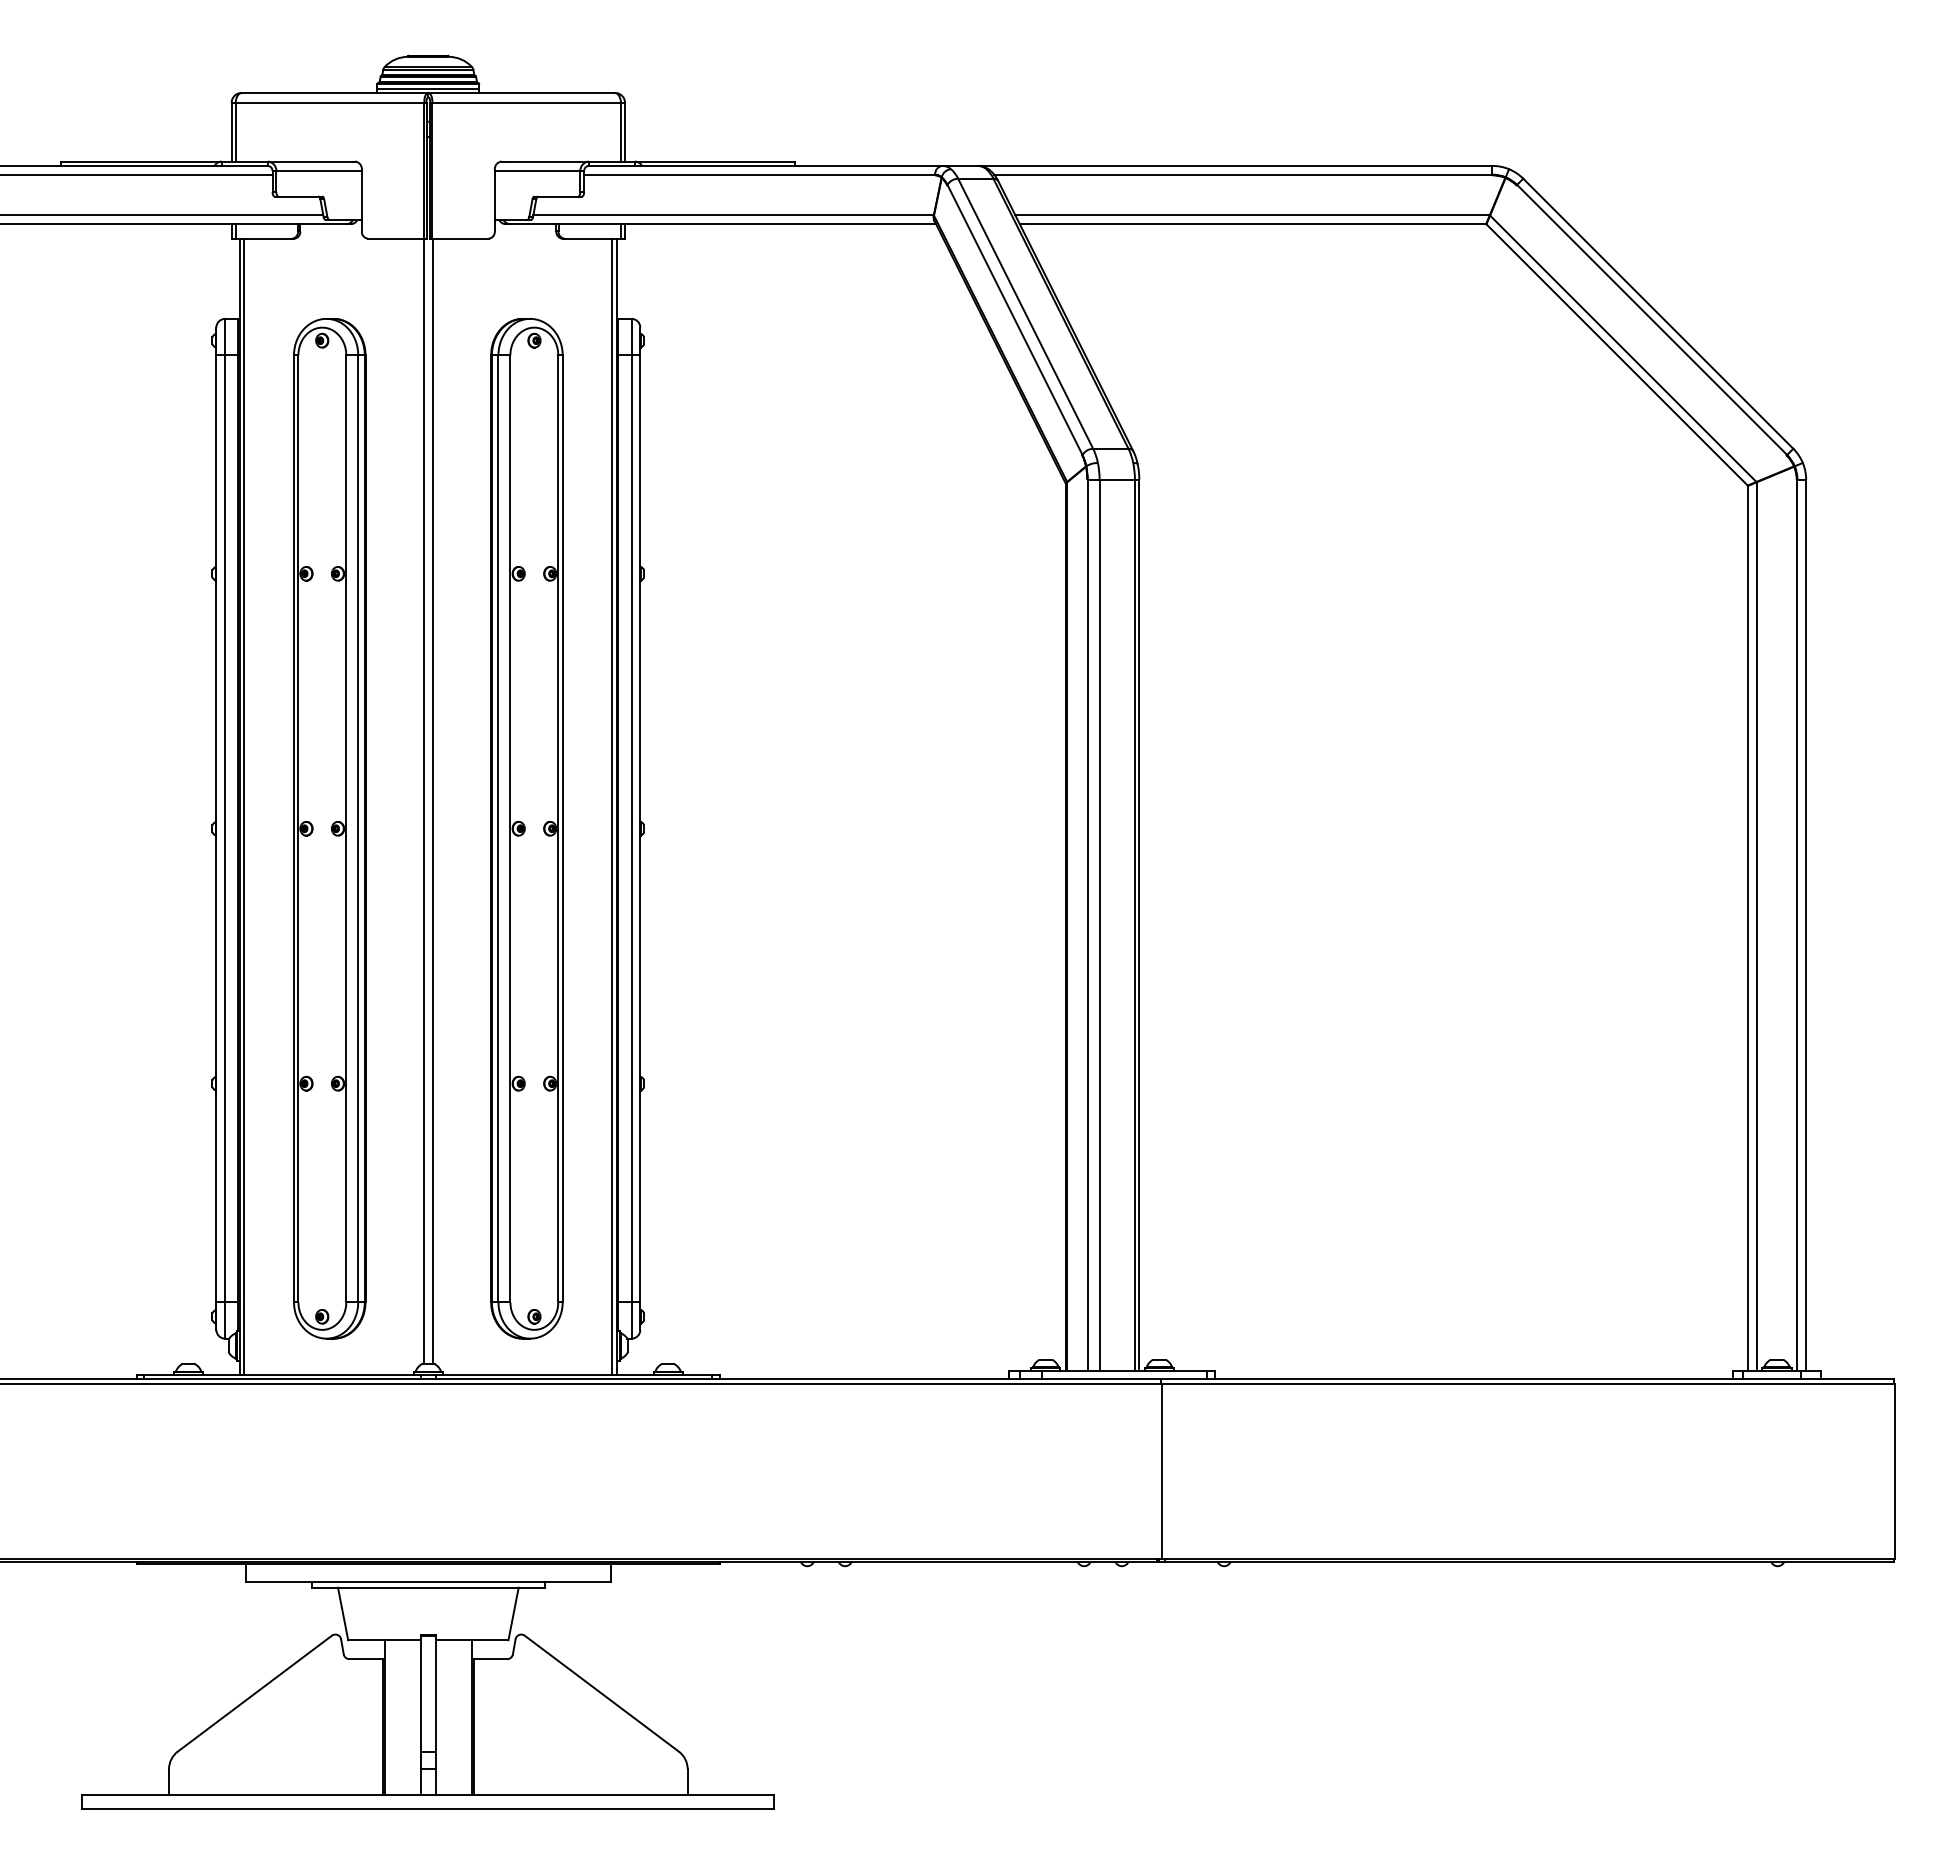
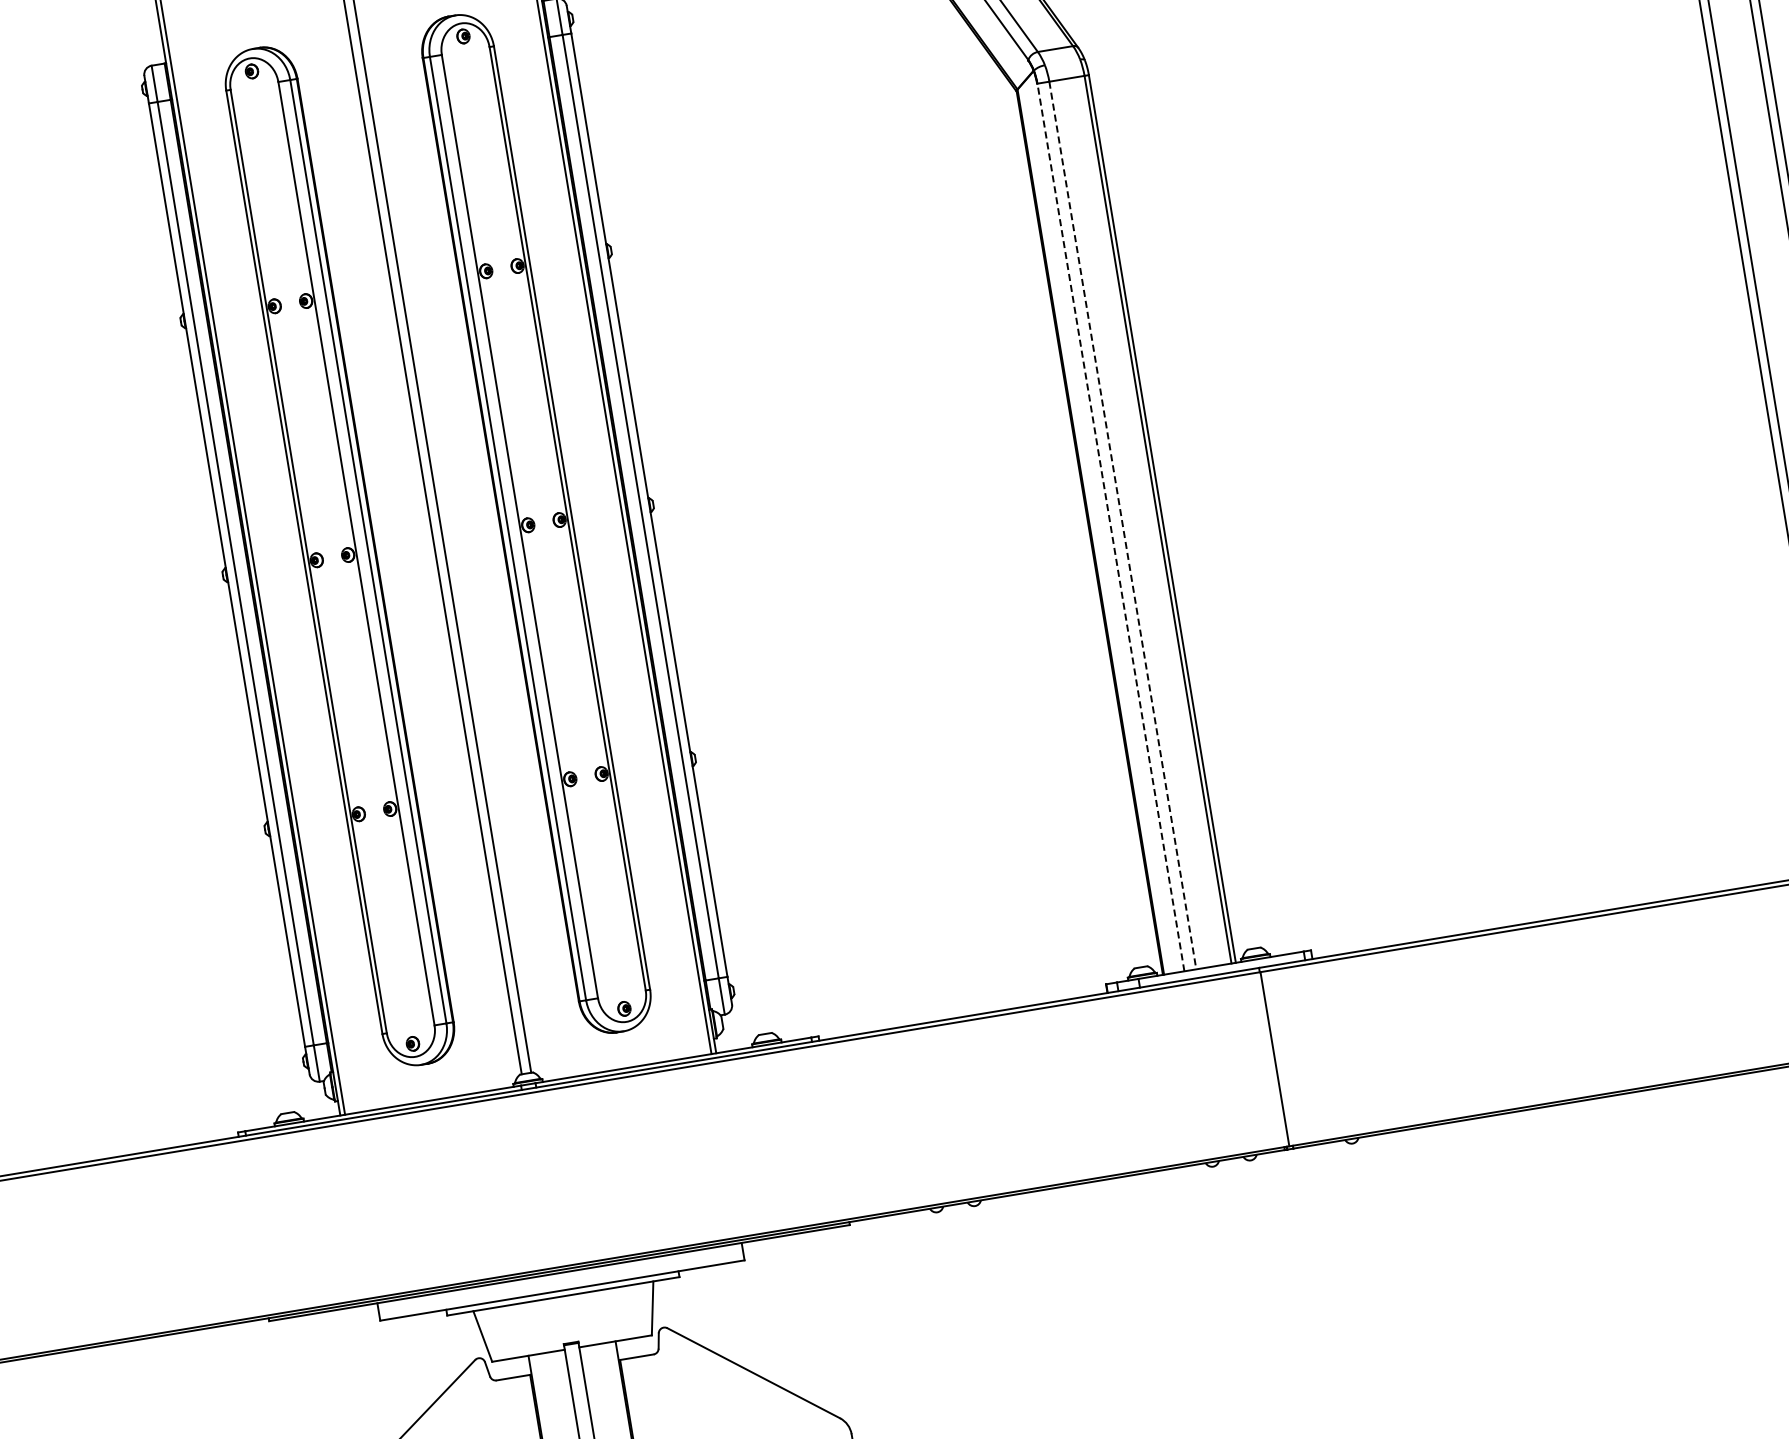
line: (1087, 925) -> (1110, 527), solid -> dashed
line: (1099, 925) -> (1122, 525), solid -> dashed

